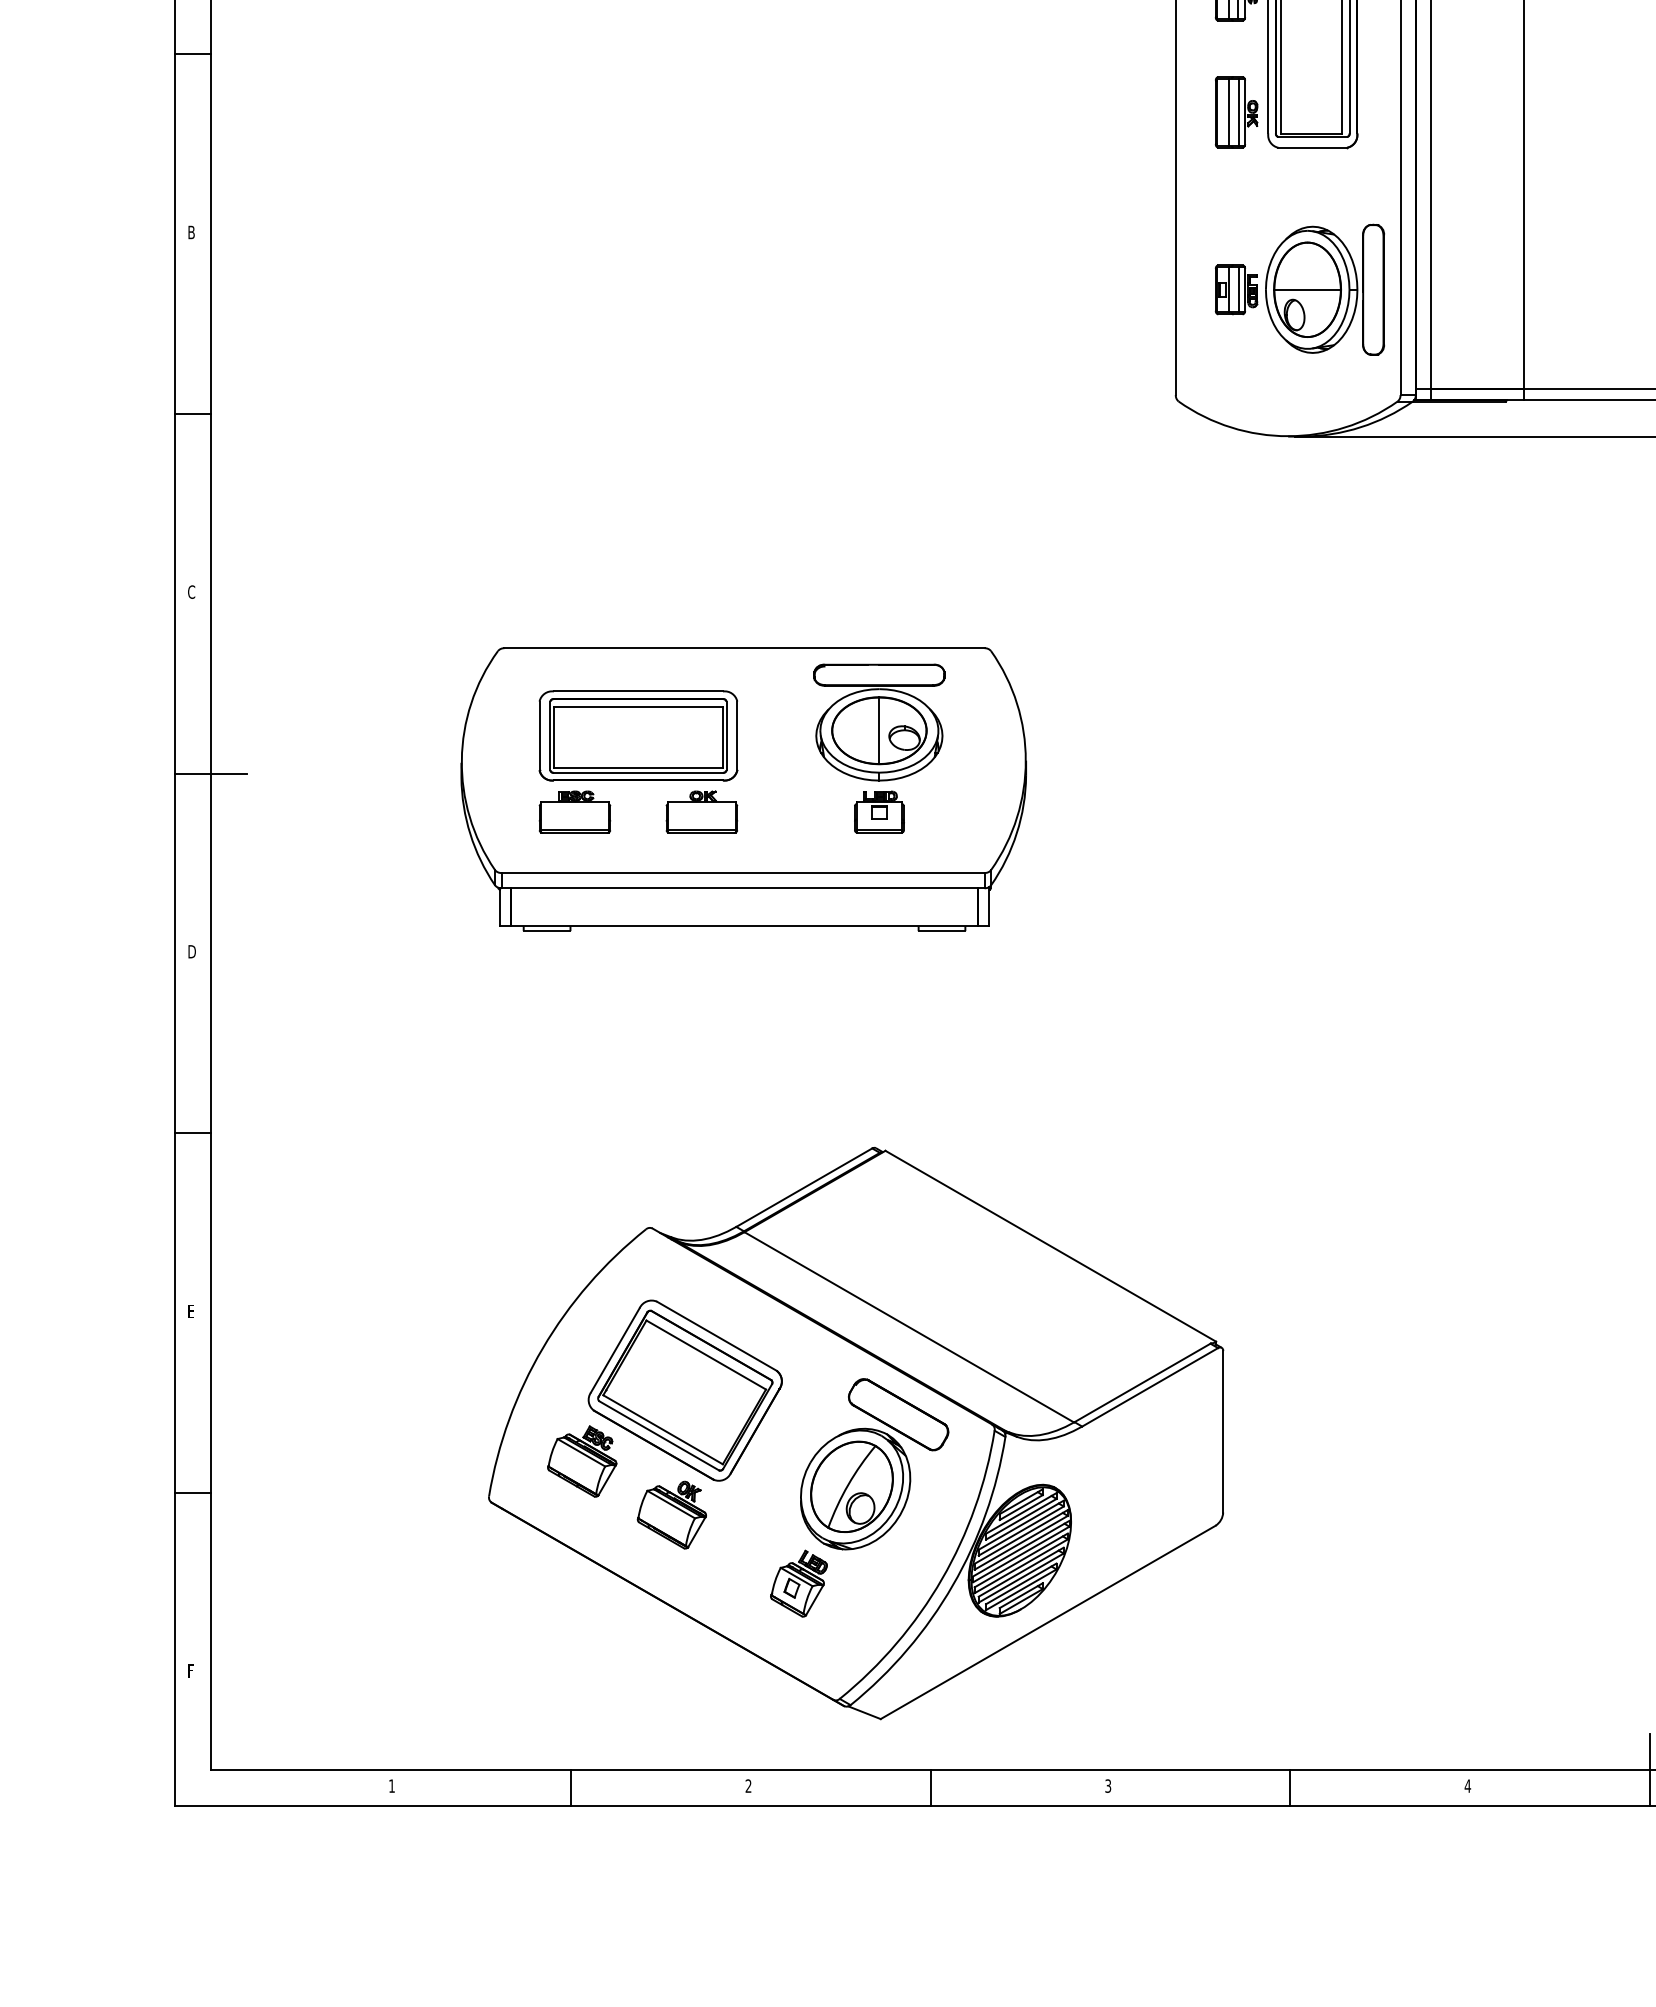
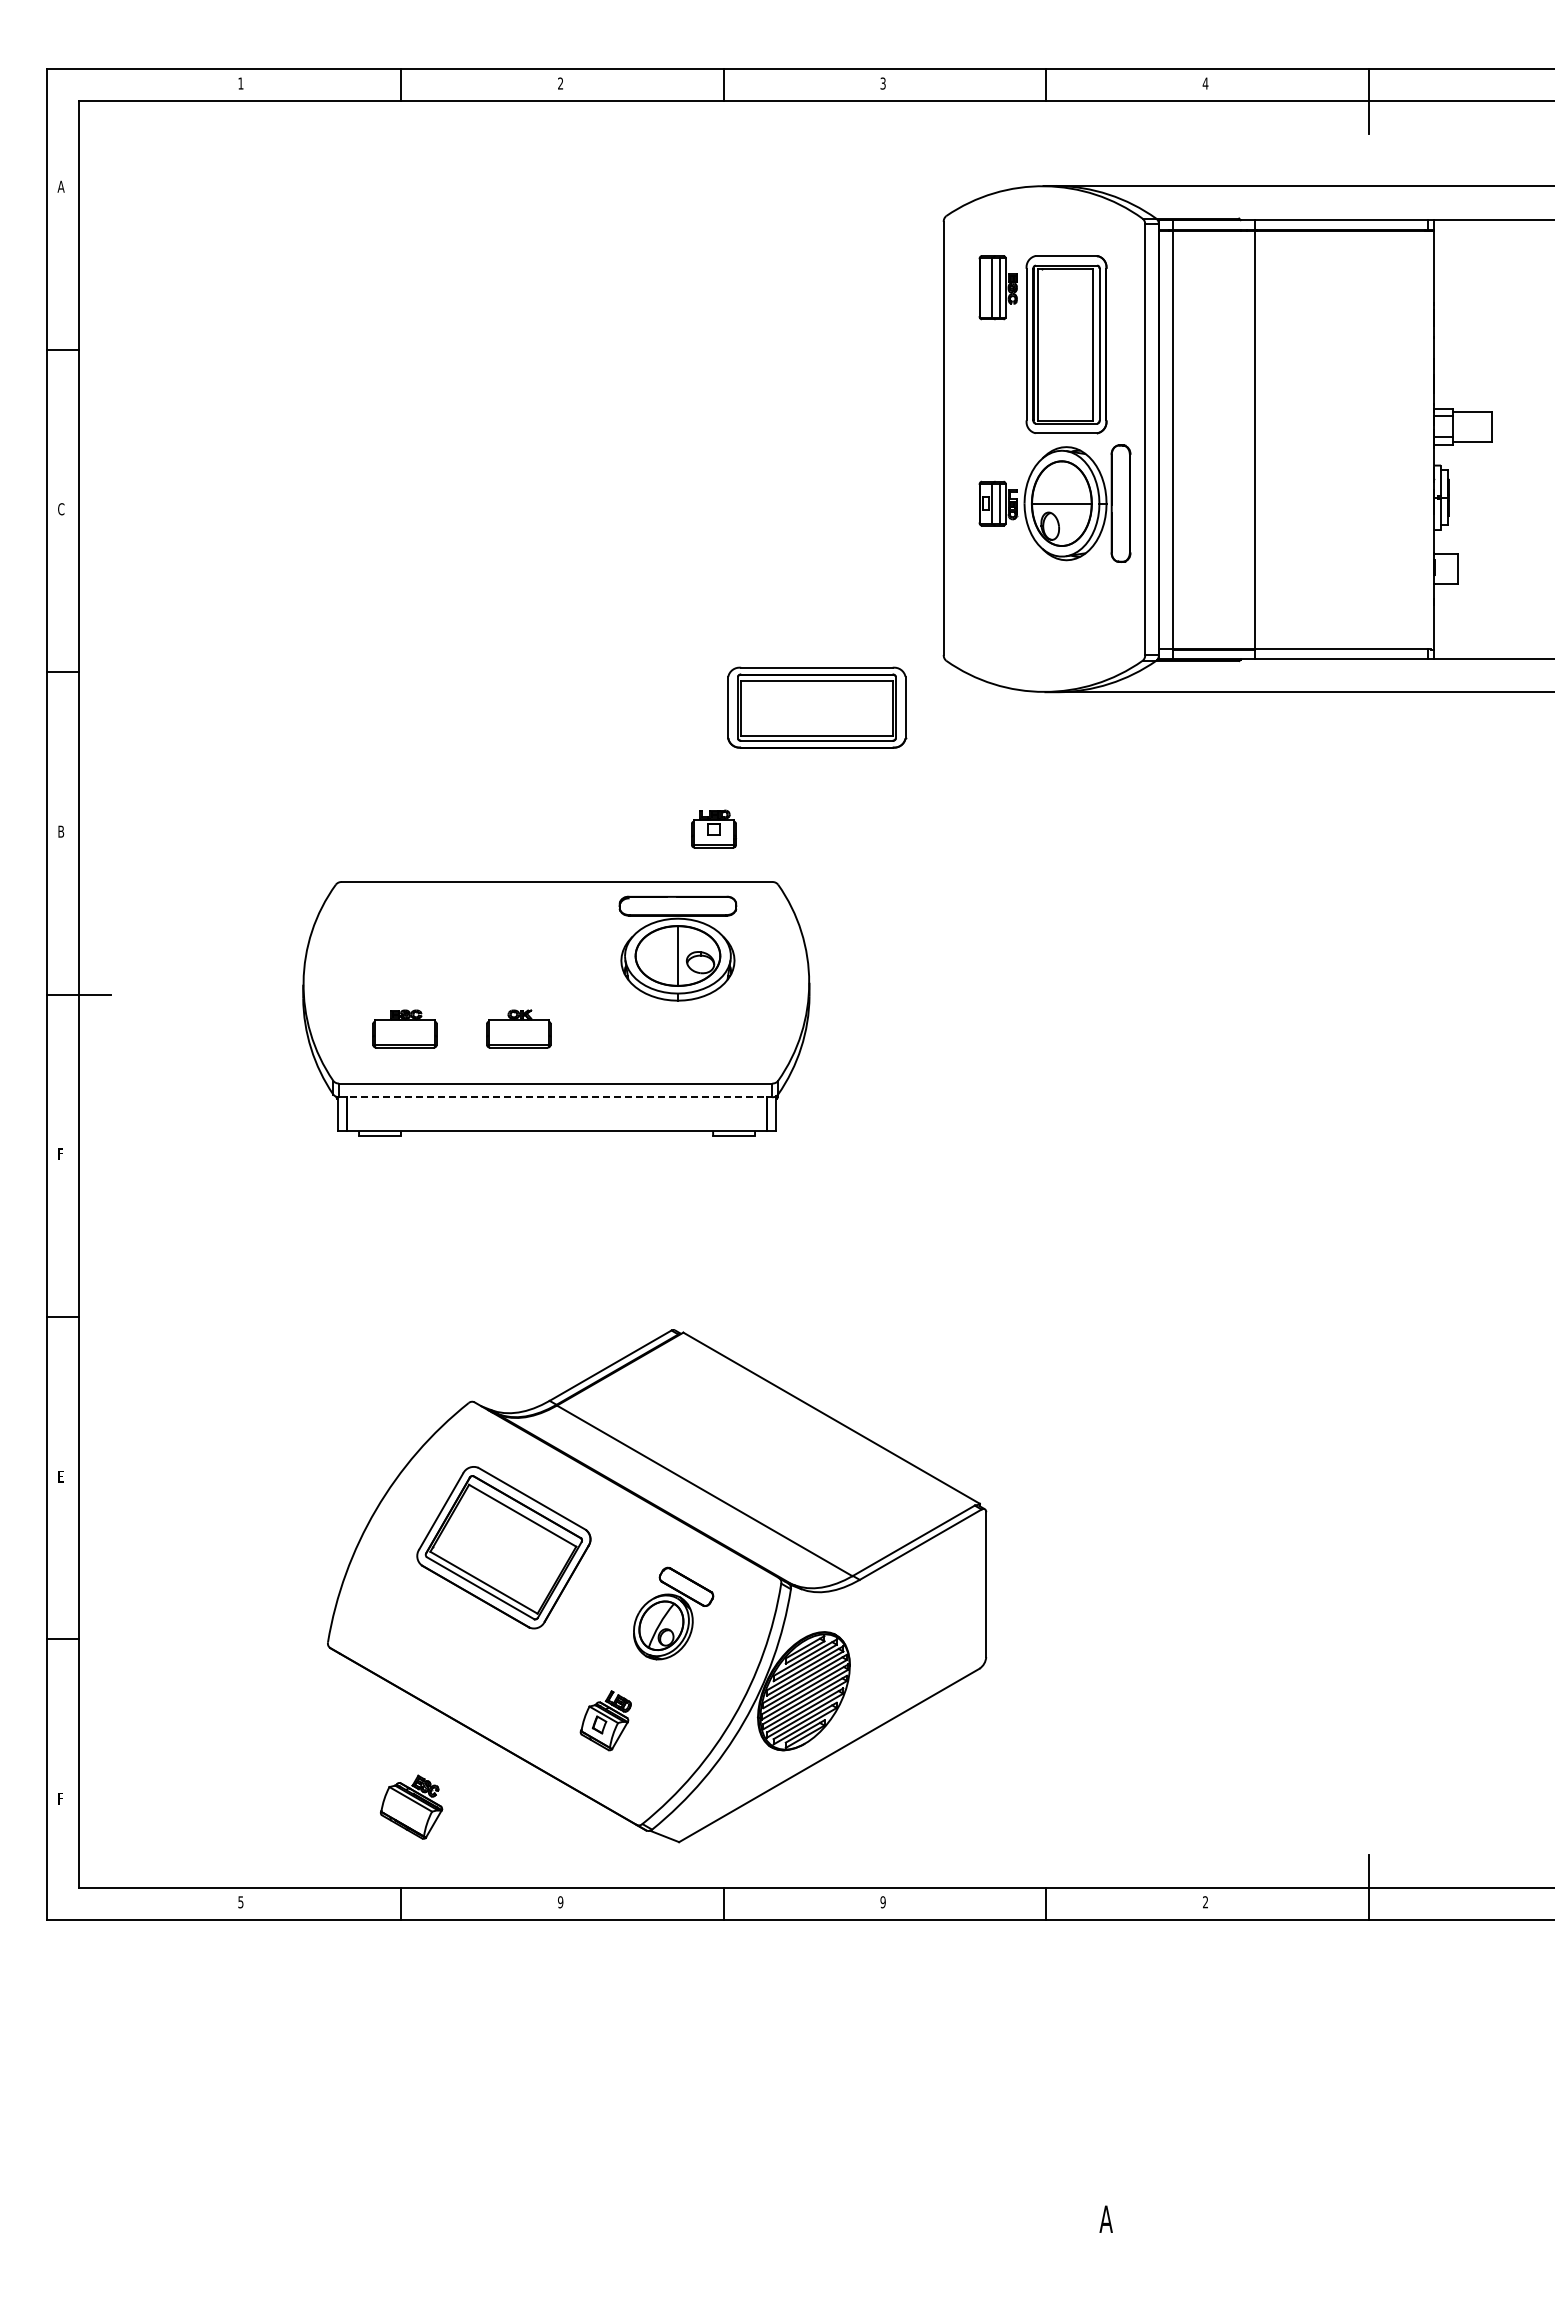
part: (1235, 112) -> (997, 401), removed
text: (191, 232) -> (61, 509), B -> C
part: (1299, 289) -> (1054, 503), moved
text: (191, 591) -> (61, 831), C -> B
part: (639, 735) -> (817, 707), moved
part: (878, 811) -> (713, 828), moved
line: (742, 888) -> (555, 1097), solid -> dashed
text: (191, 952) -> (61, 1154), D -> F
part: (582, 1460) -> (411, 1806), moved
part: (874, 1464) -> (673, 1613), size x0.6
part: (671, 1515) -> (491, 1659), removed
text: (391, 1786) -> (240, 1902), 1 -> 5
text: (748, 1786) -> (560, 1902), 2 -> 9
text: (1107, 1786) -> (882, 1902), 3 -> 9
text: (1467, 1786) -> (1205, 1902), 4 -> 2

